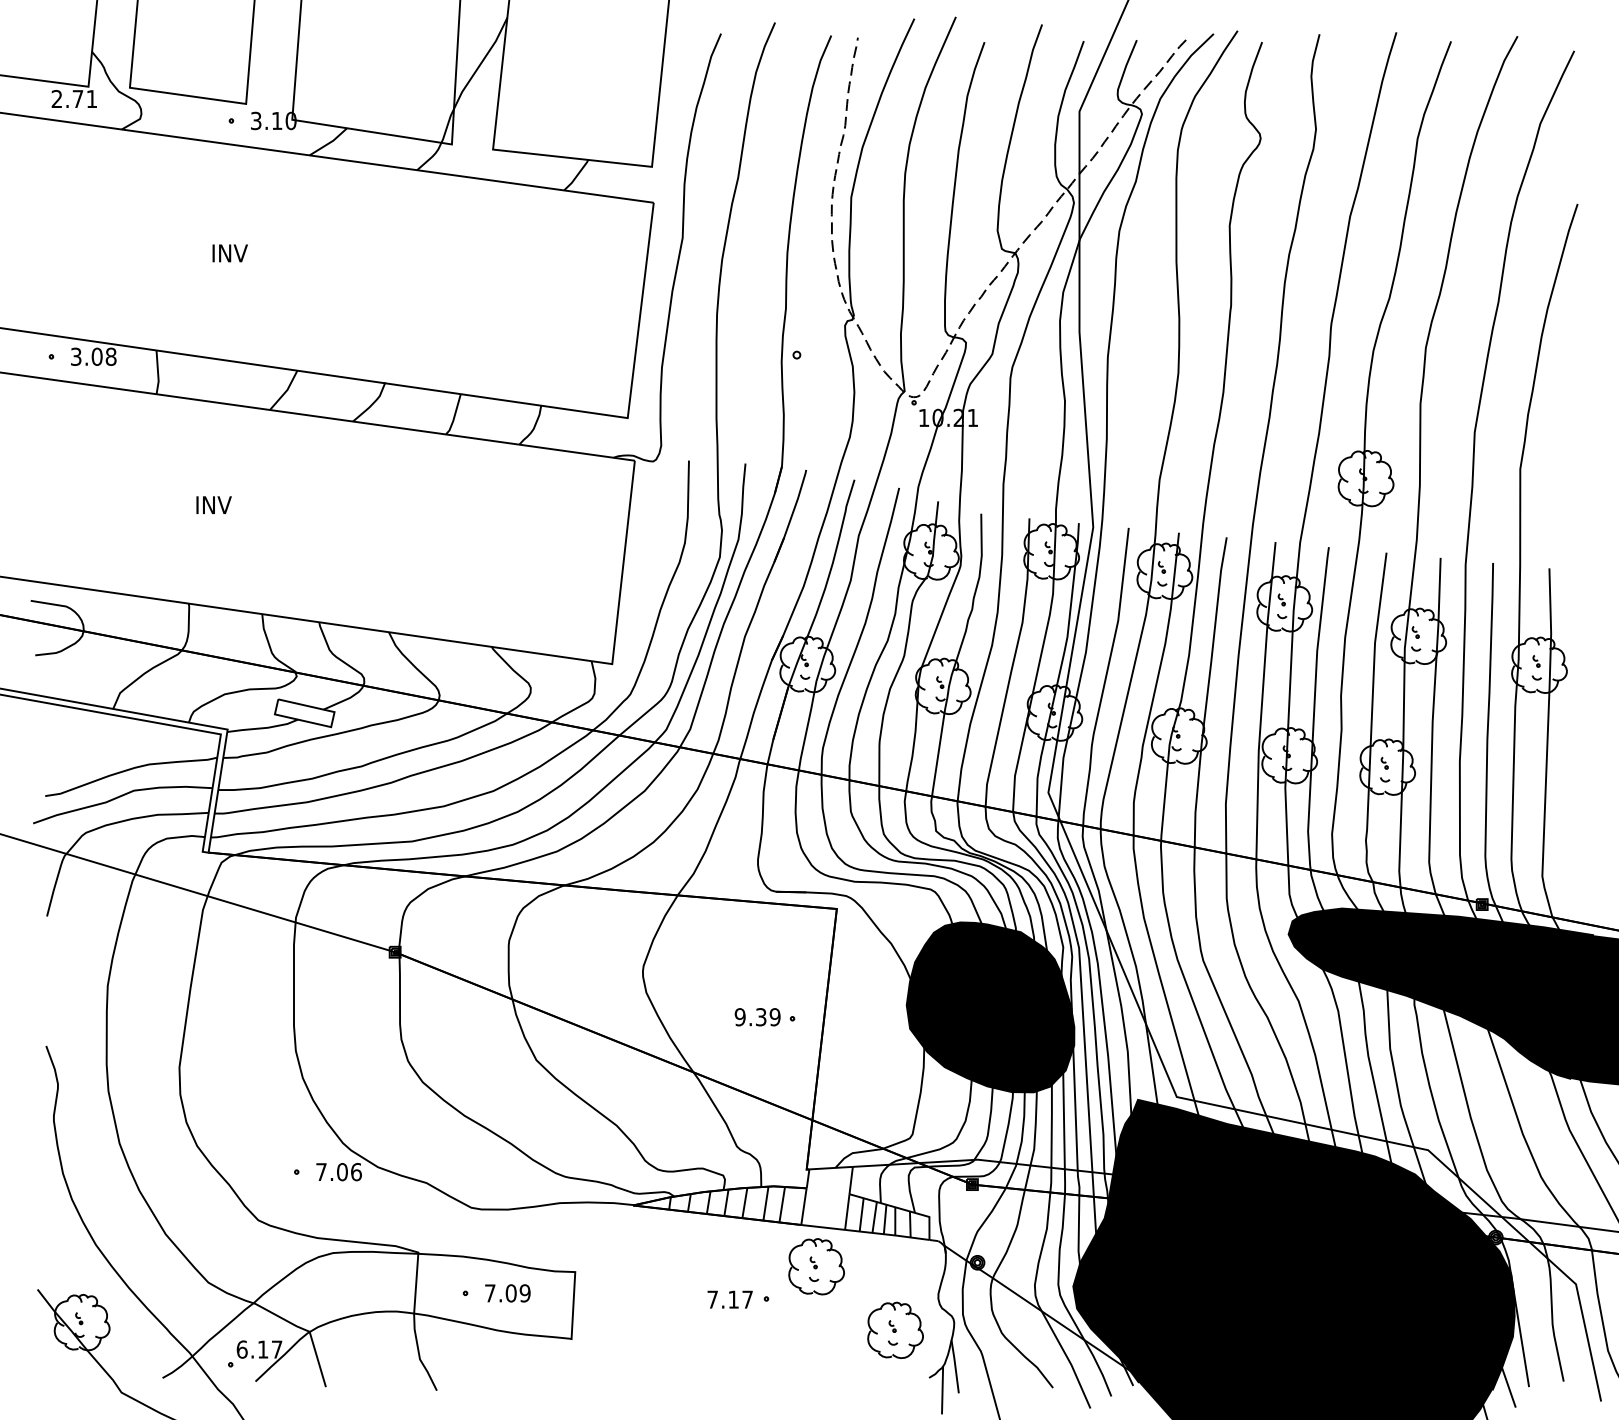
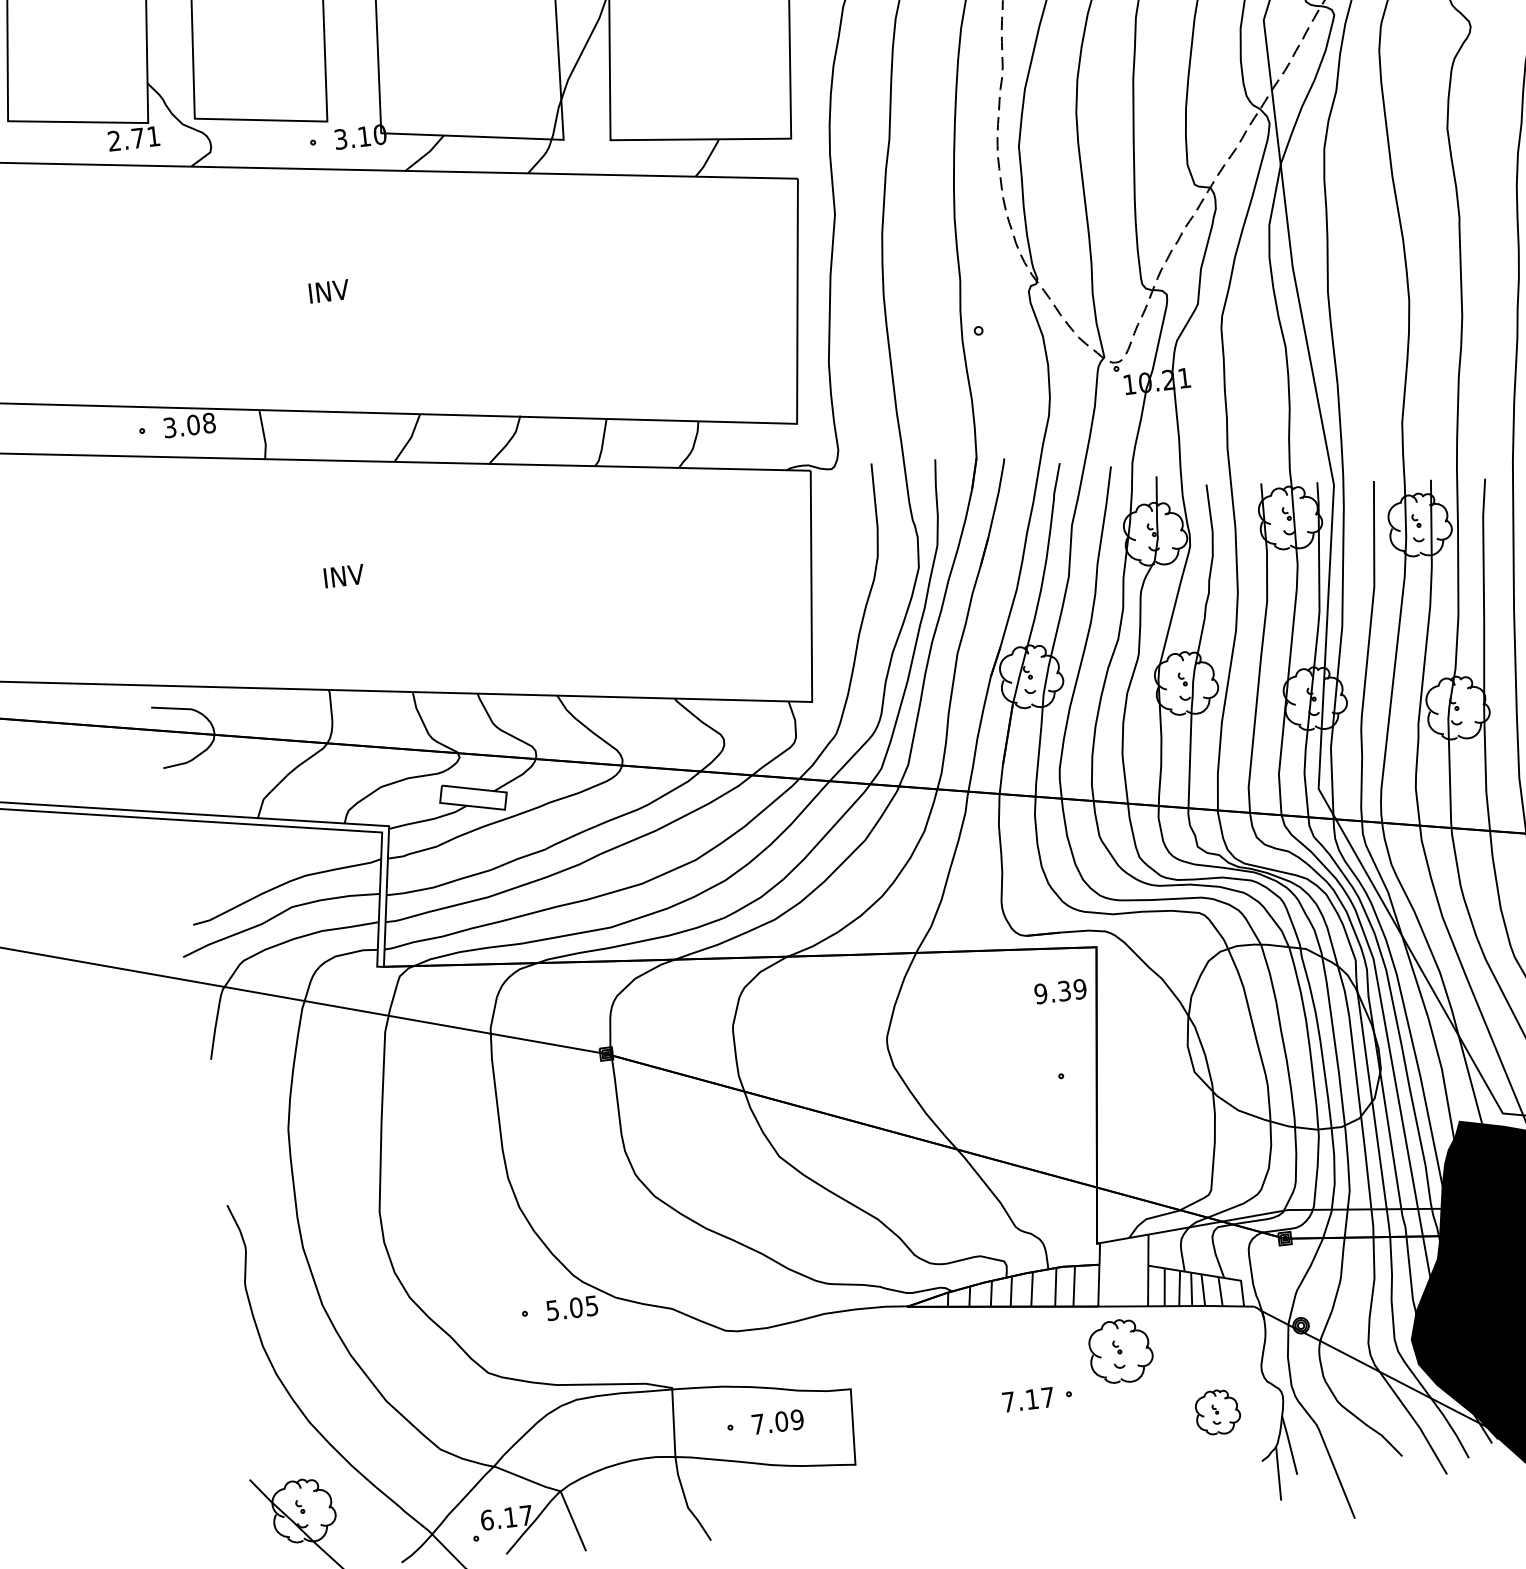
fill: (990, 1007) -> (1281, 1037), removed
text: (757, 1017) -> (1060, 991), moved
text: (338, 1172) -> (571, 1308), 7.06 -> 5.05
part: (895, 1329) -> (1217, 1411), size x0.7

